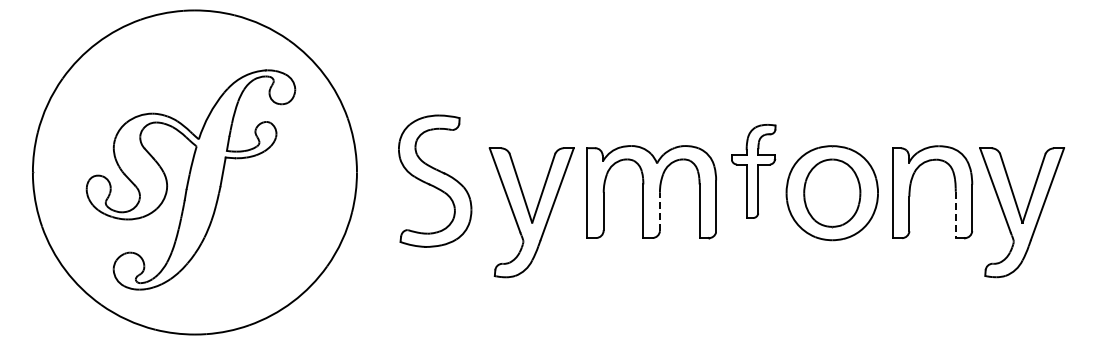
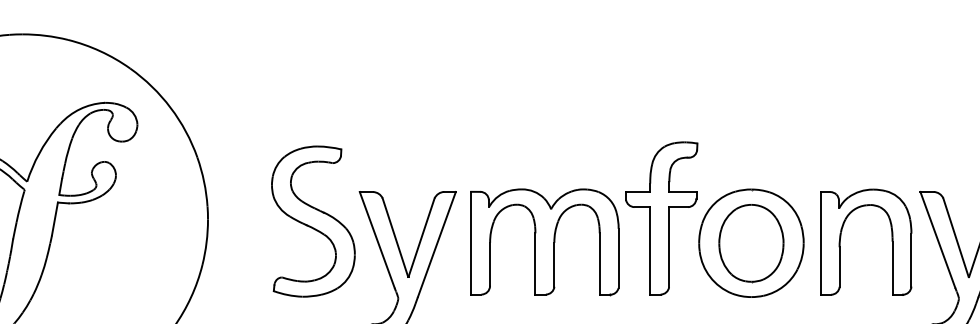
part: (753, 171) -> (661, 218), size x1.43
part: (435, 180) -> (313, 220), moved
line: (659, 211) -> (553, 264), dashed -> solid
line: (955, 215) -> (892, 268), dashed -> solid

